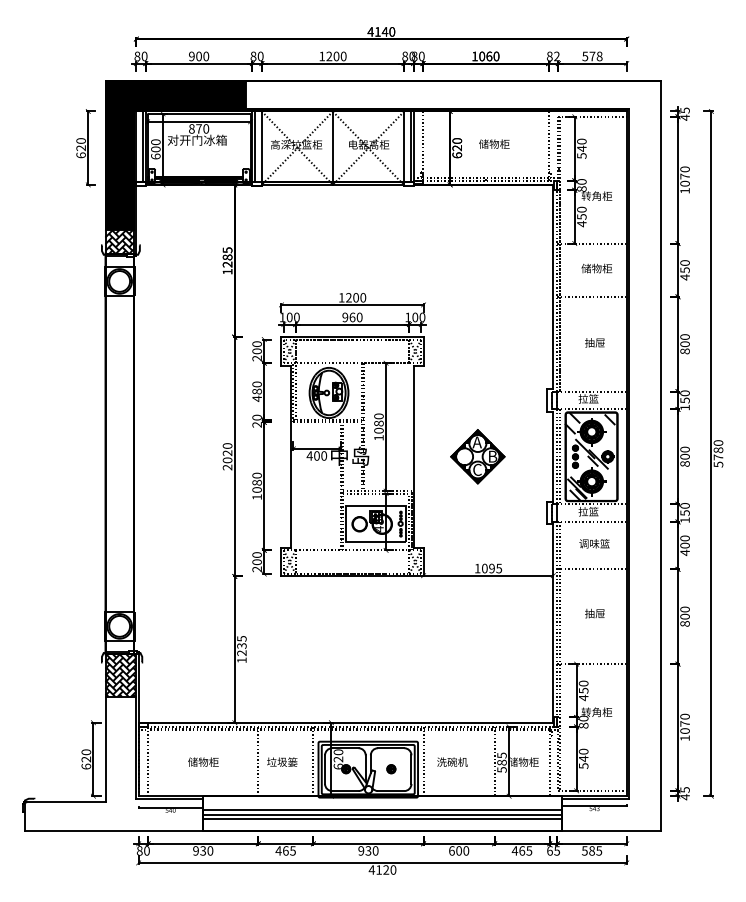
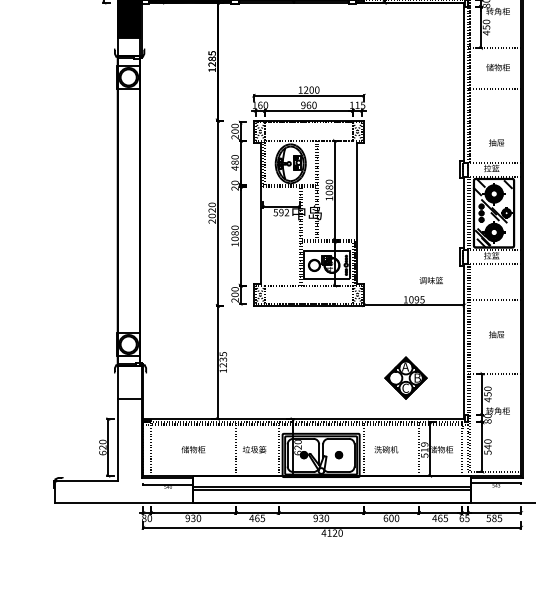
hatch: (119, 241) -> (128, 46), removed
text: (289, 316) -> (260, 104), 100 -> 160
text: (418, 317) -> (360, 105), 100 -> 115
text: (594, 342) -> (496, 142), moved
text: (316, 455) -> (281, 212), 400 -> 592
part: (477, 456) -> (405, 377), moved
text: (594, 543) -> (431, 280), moved
hatch: (120, 675) -> (129, 382), removed
text: (501, 758) -> (424, 446), 585 -> 519
line: (382, 819) -> (332, 494), removed

